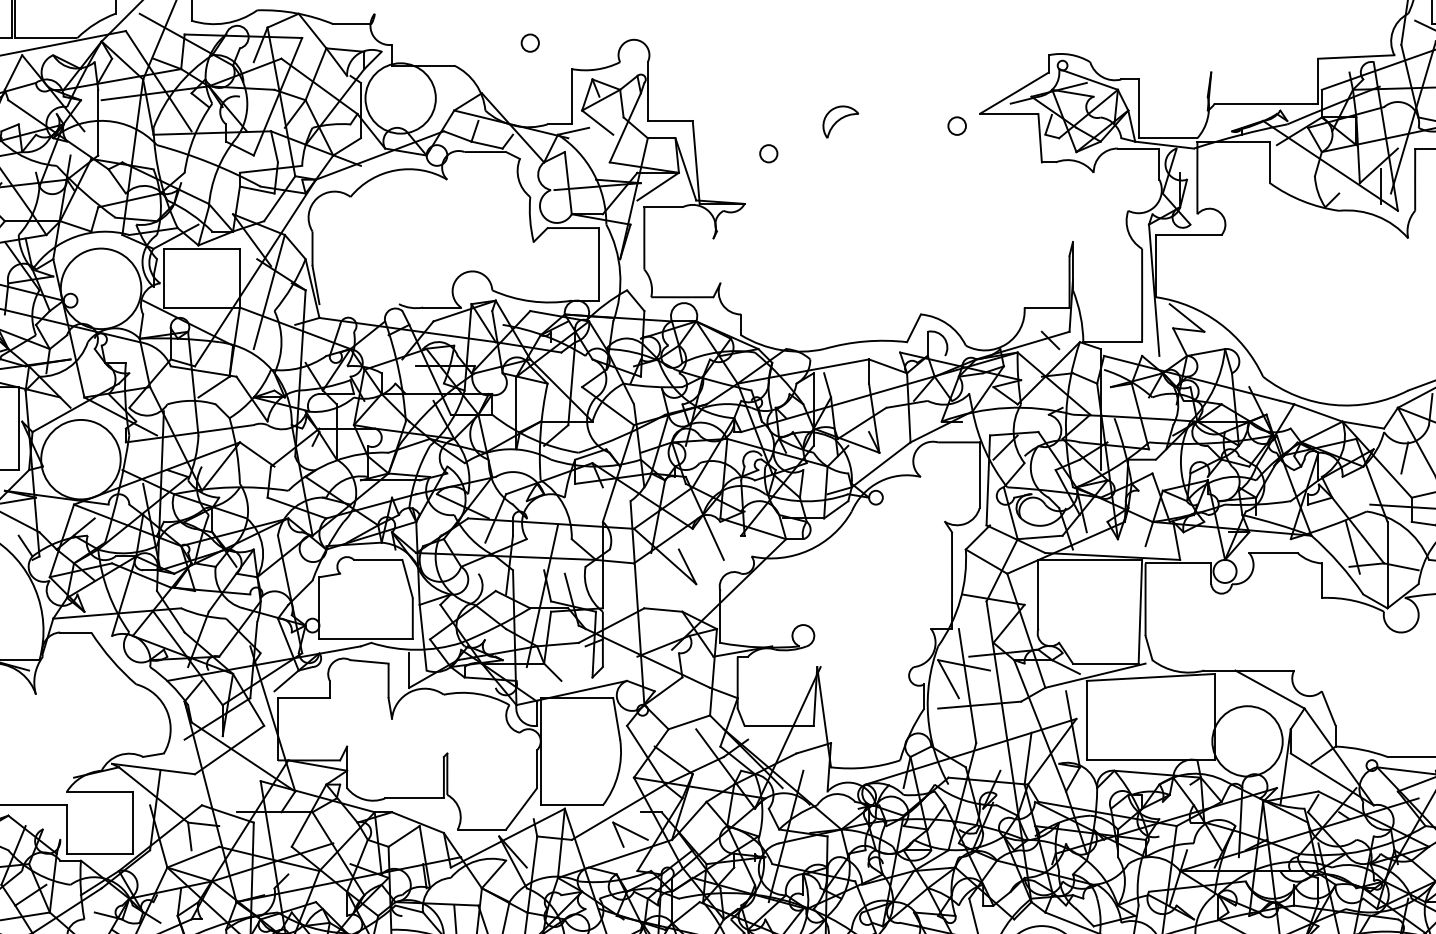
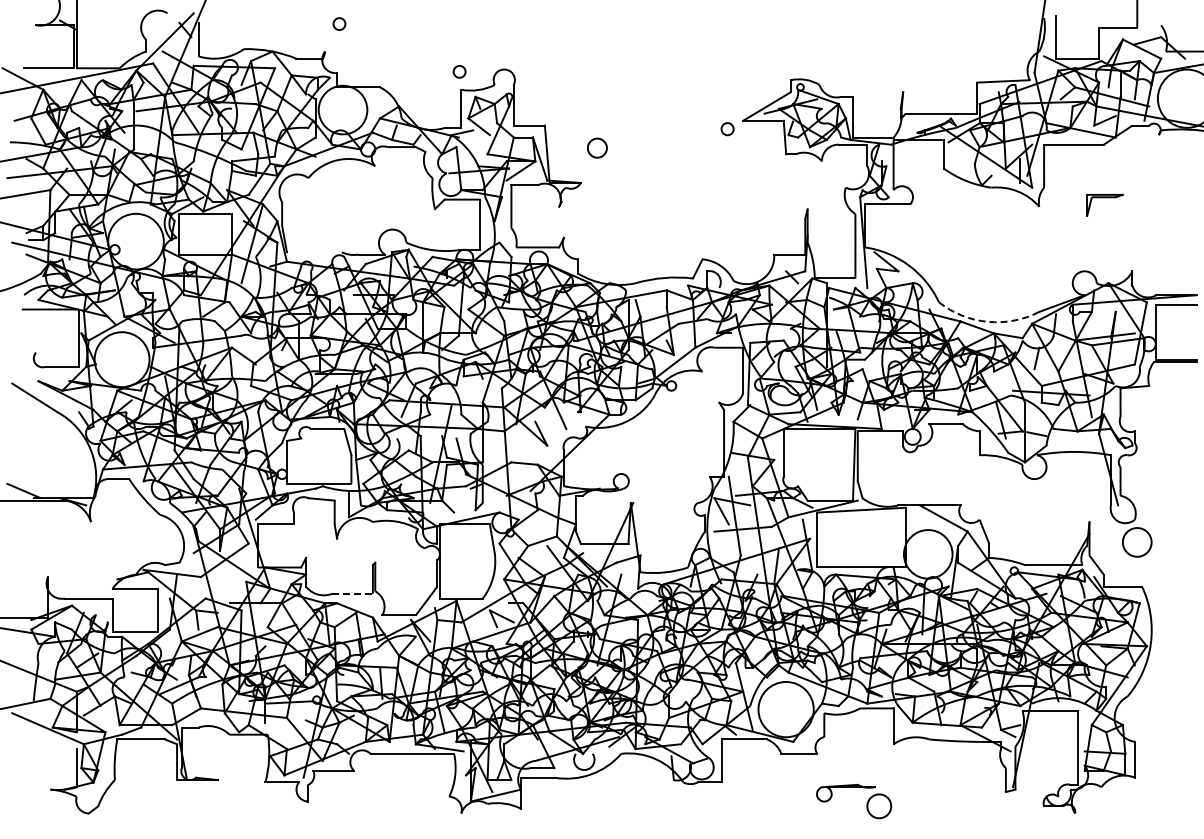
circle: (530, 42) -> (459, 71), moved
part: (839, 120) -> (646, 125), removed
circle: (768, 154) -> (597, 148), size x1.6
arc: (1333, 404) -> (987, 321), solid -> dashed
line: (415, 798) -> (353, 593), solid -> dashed

